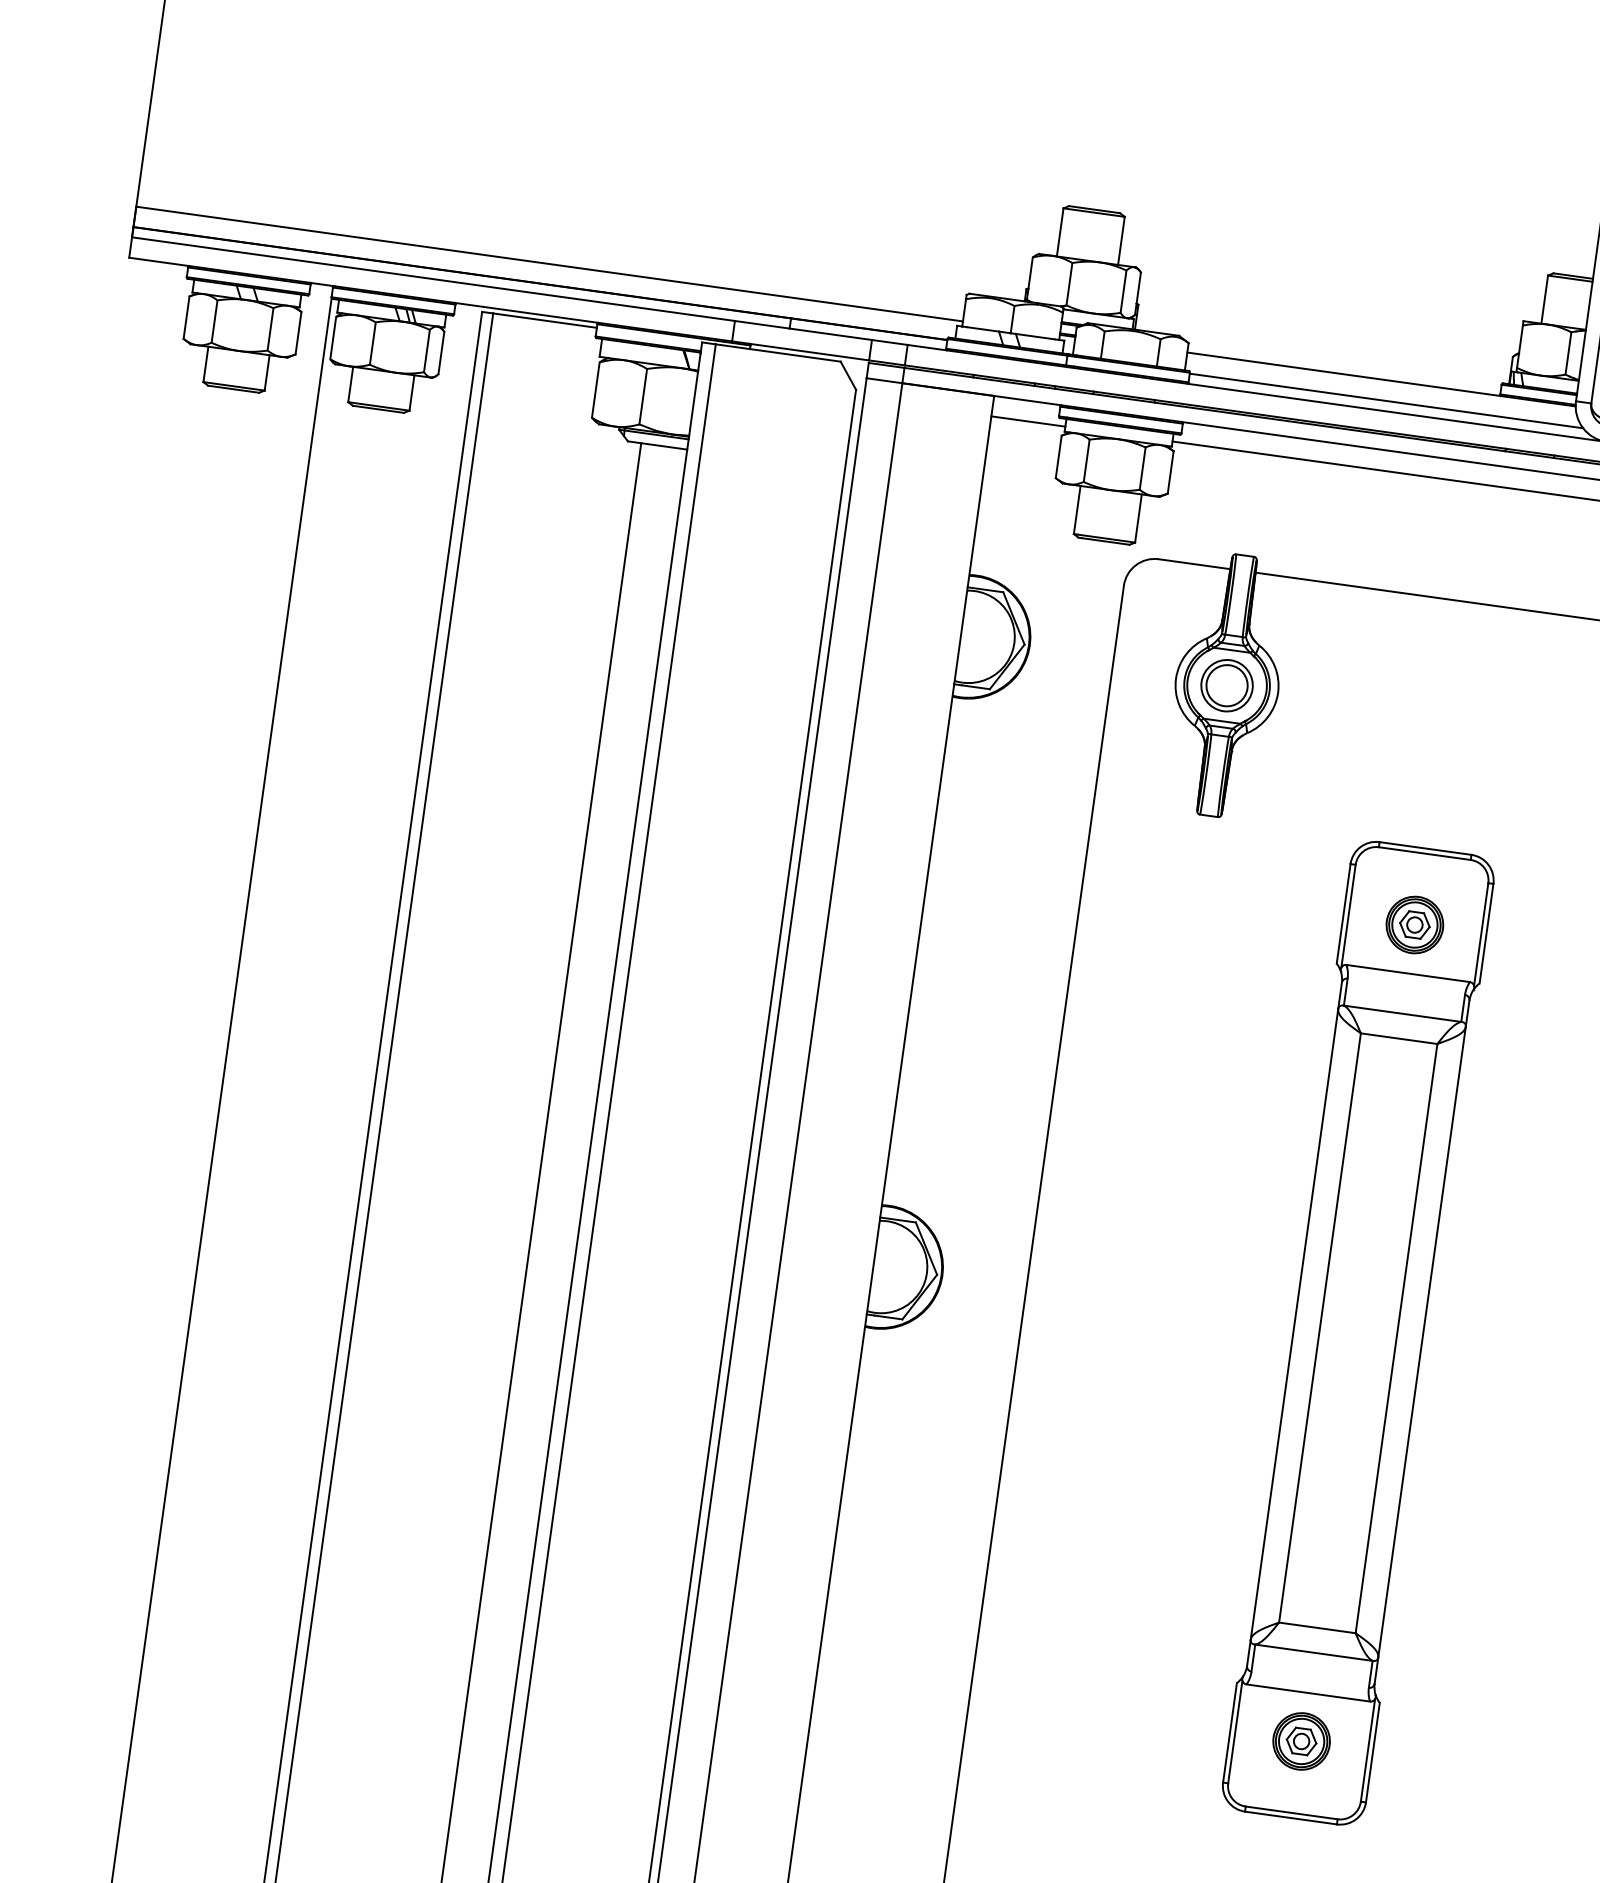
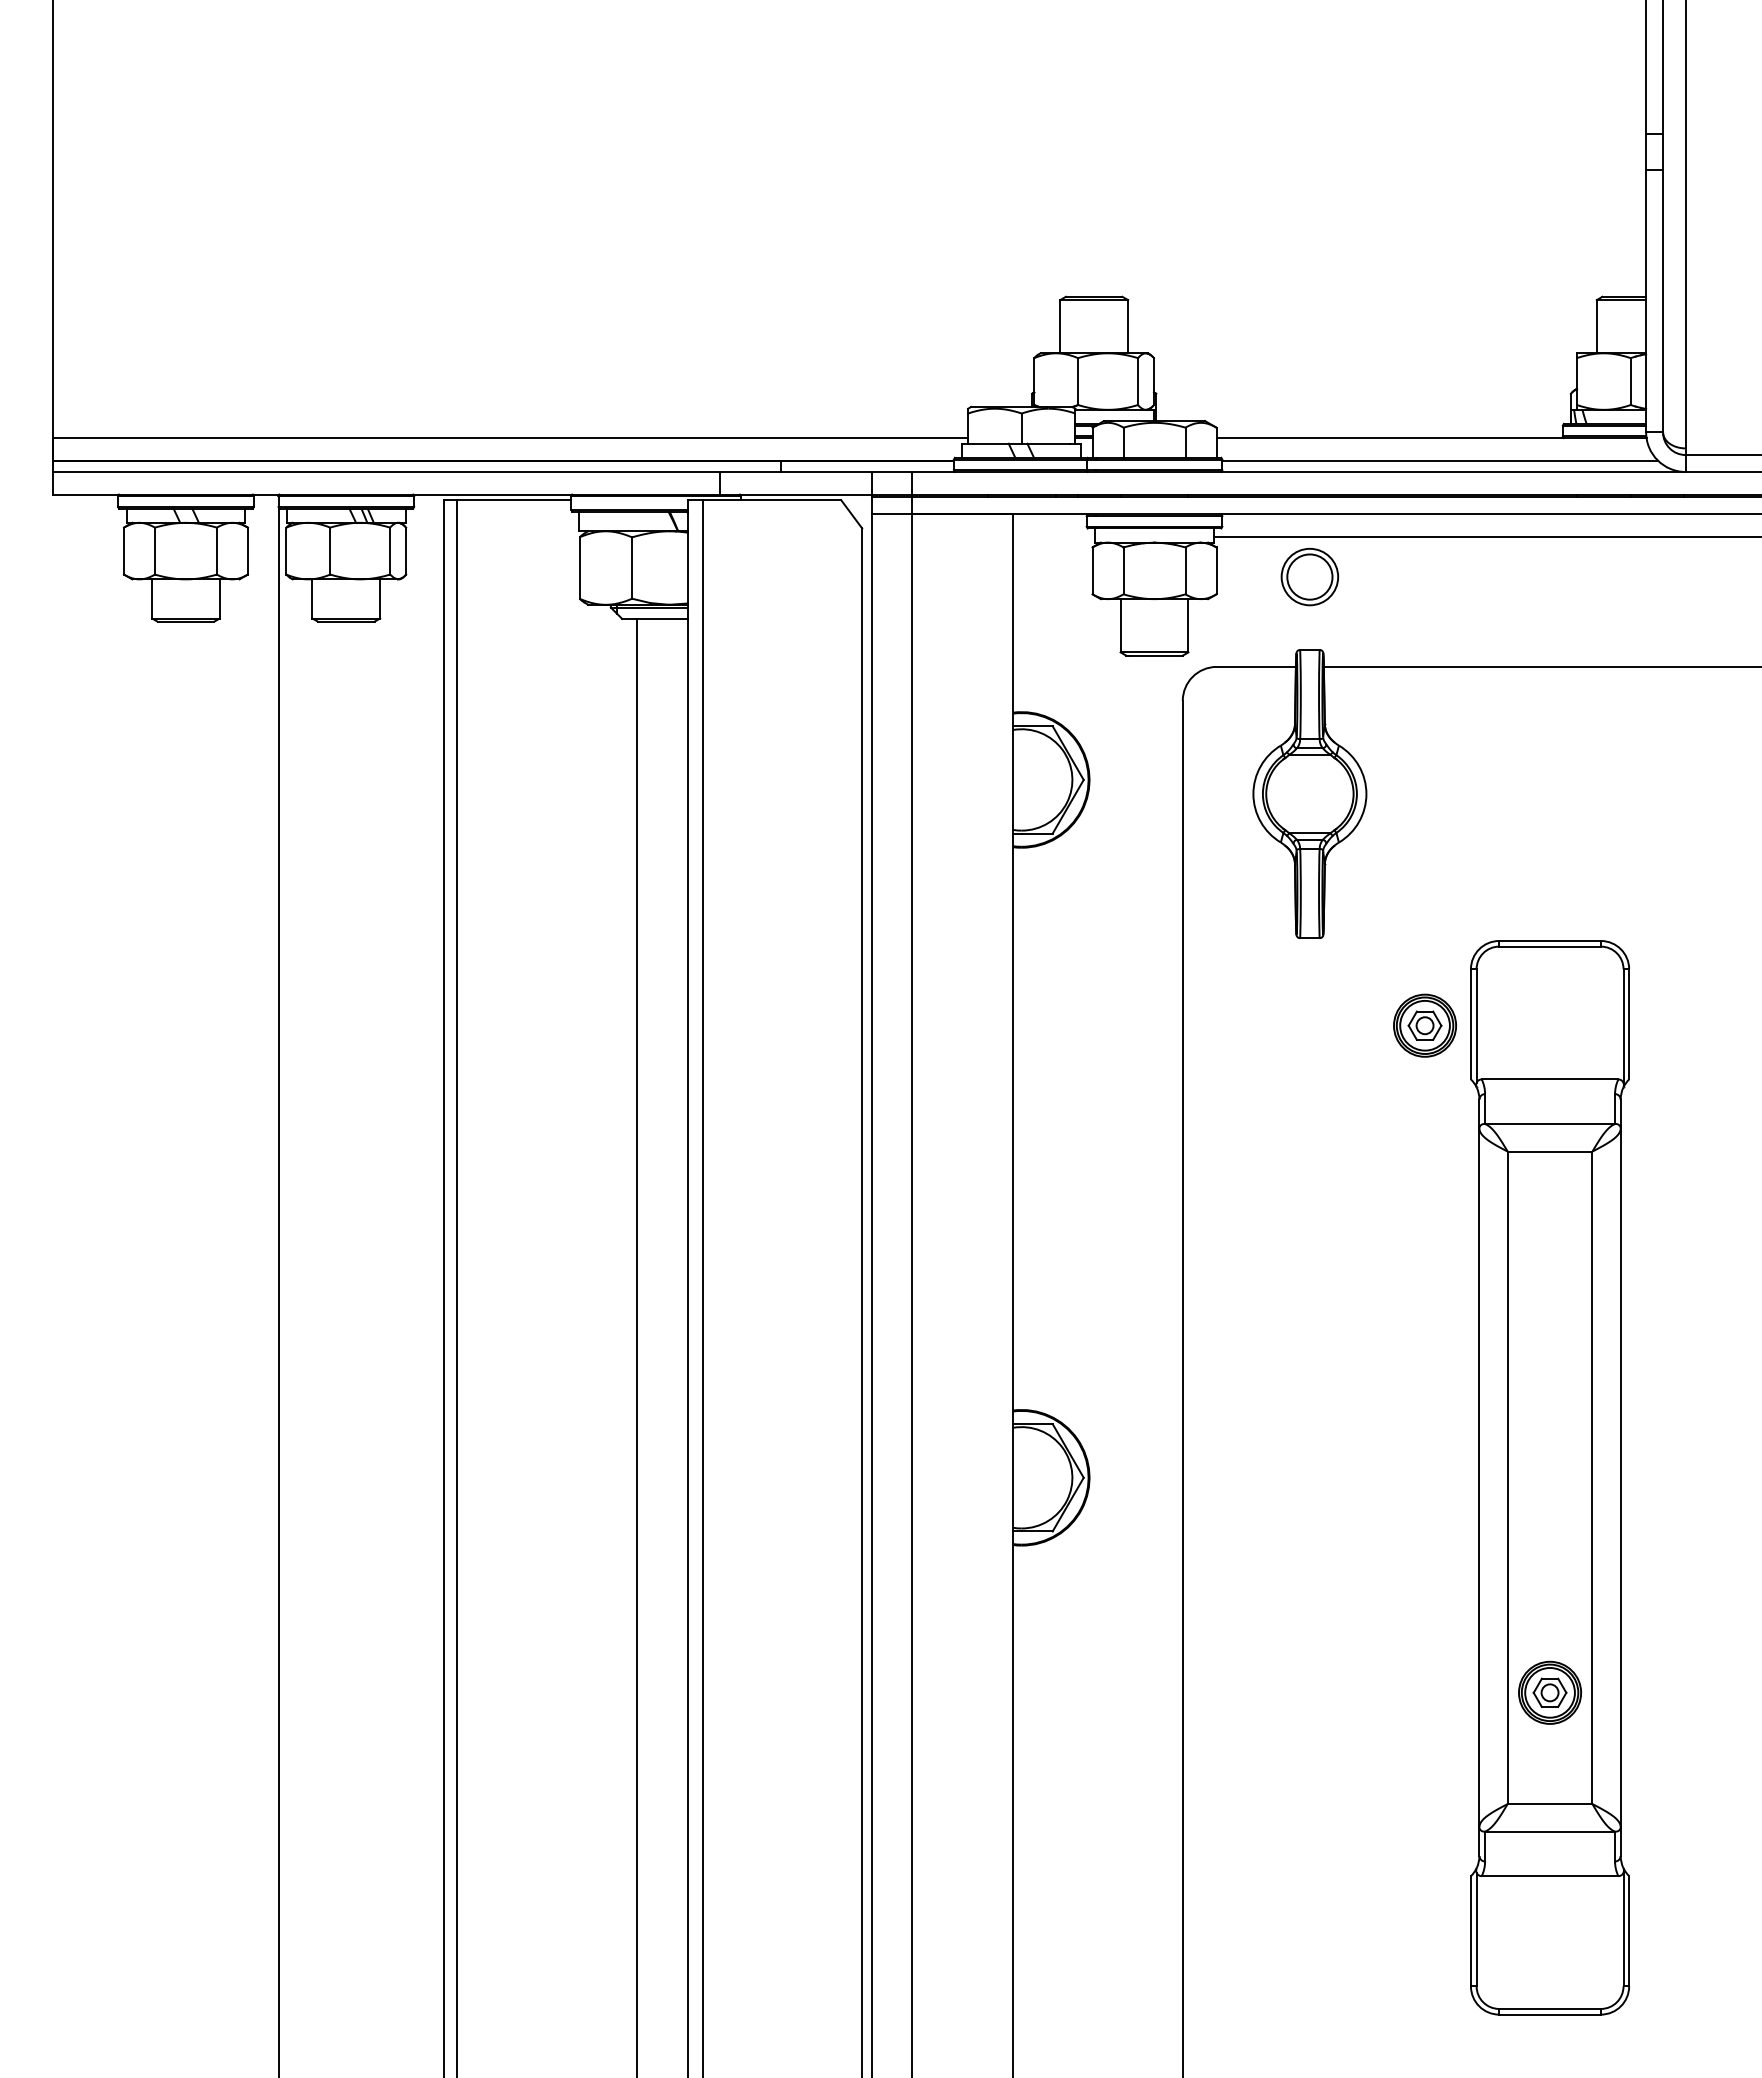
line: (1028, 421) -> (1054, 536), removed
part: (1226, 685) -> (1309, 576), moved
part: (1414, 924) -> (1424, 1025), moved
part: (1301, 1741) -> (1549, 1692), moved

